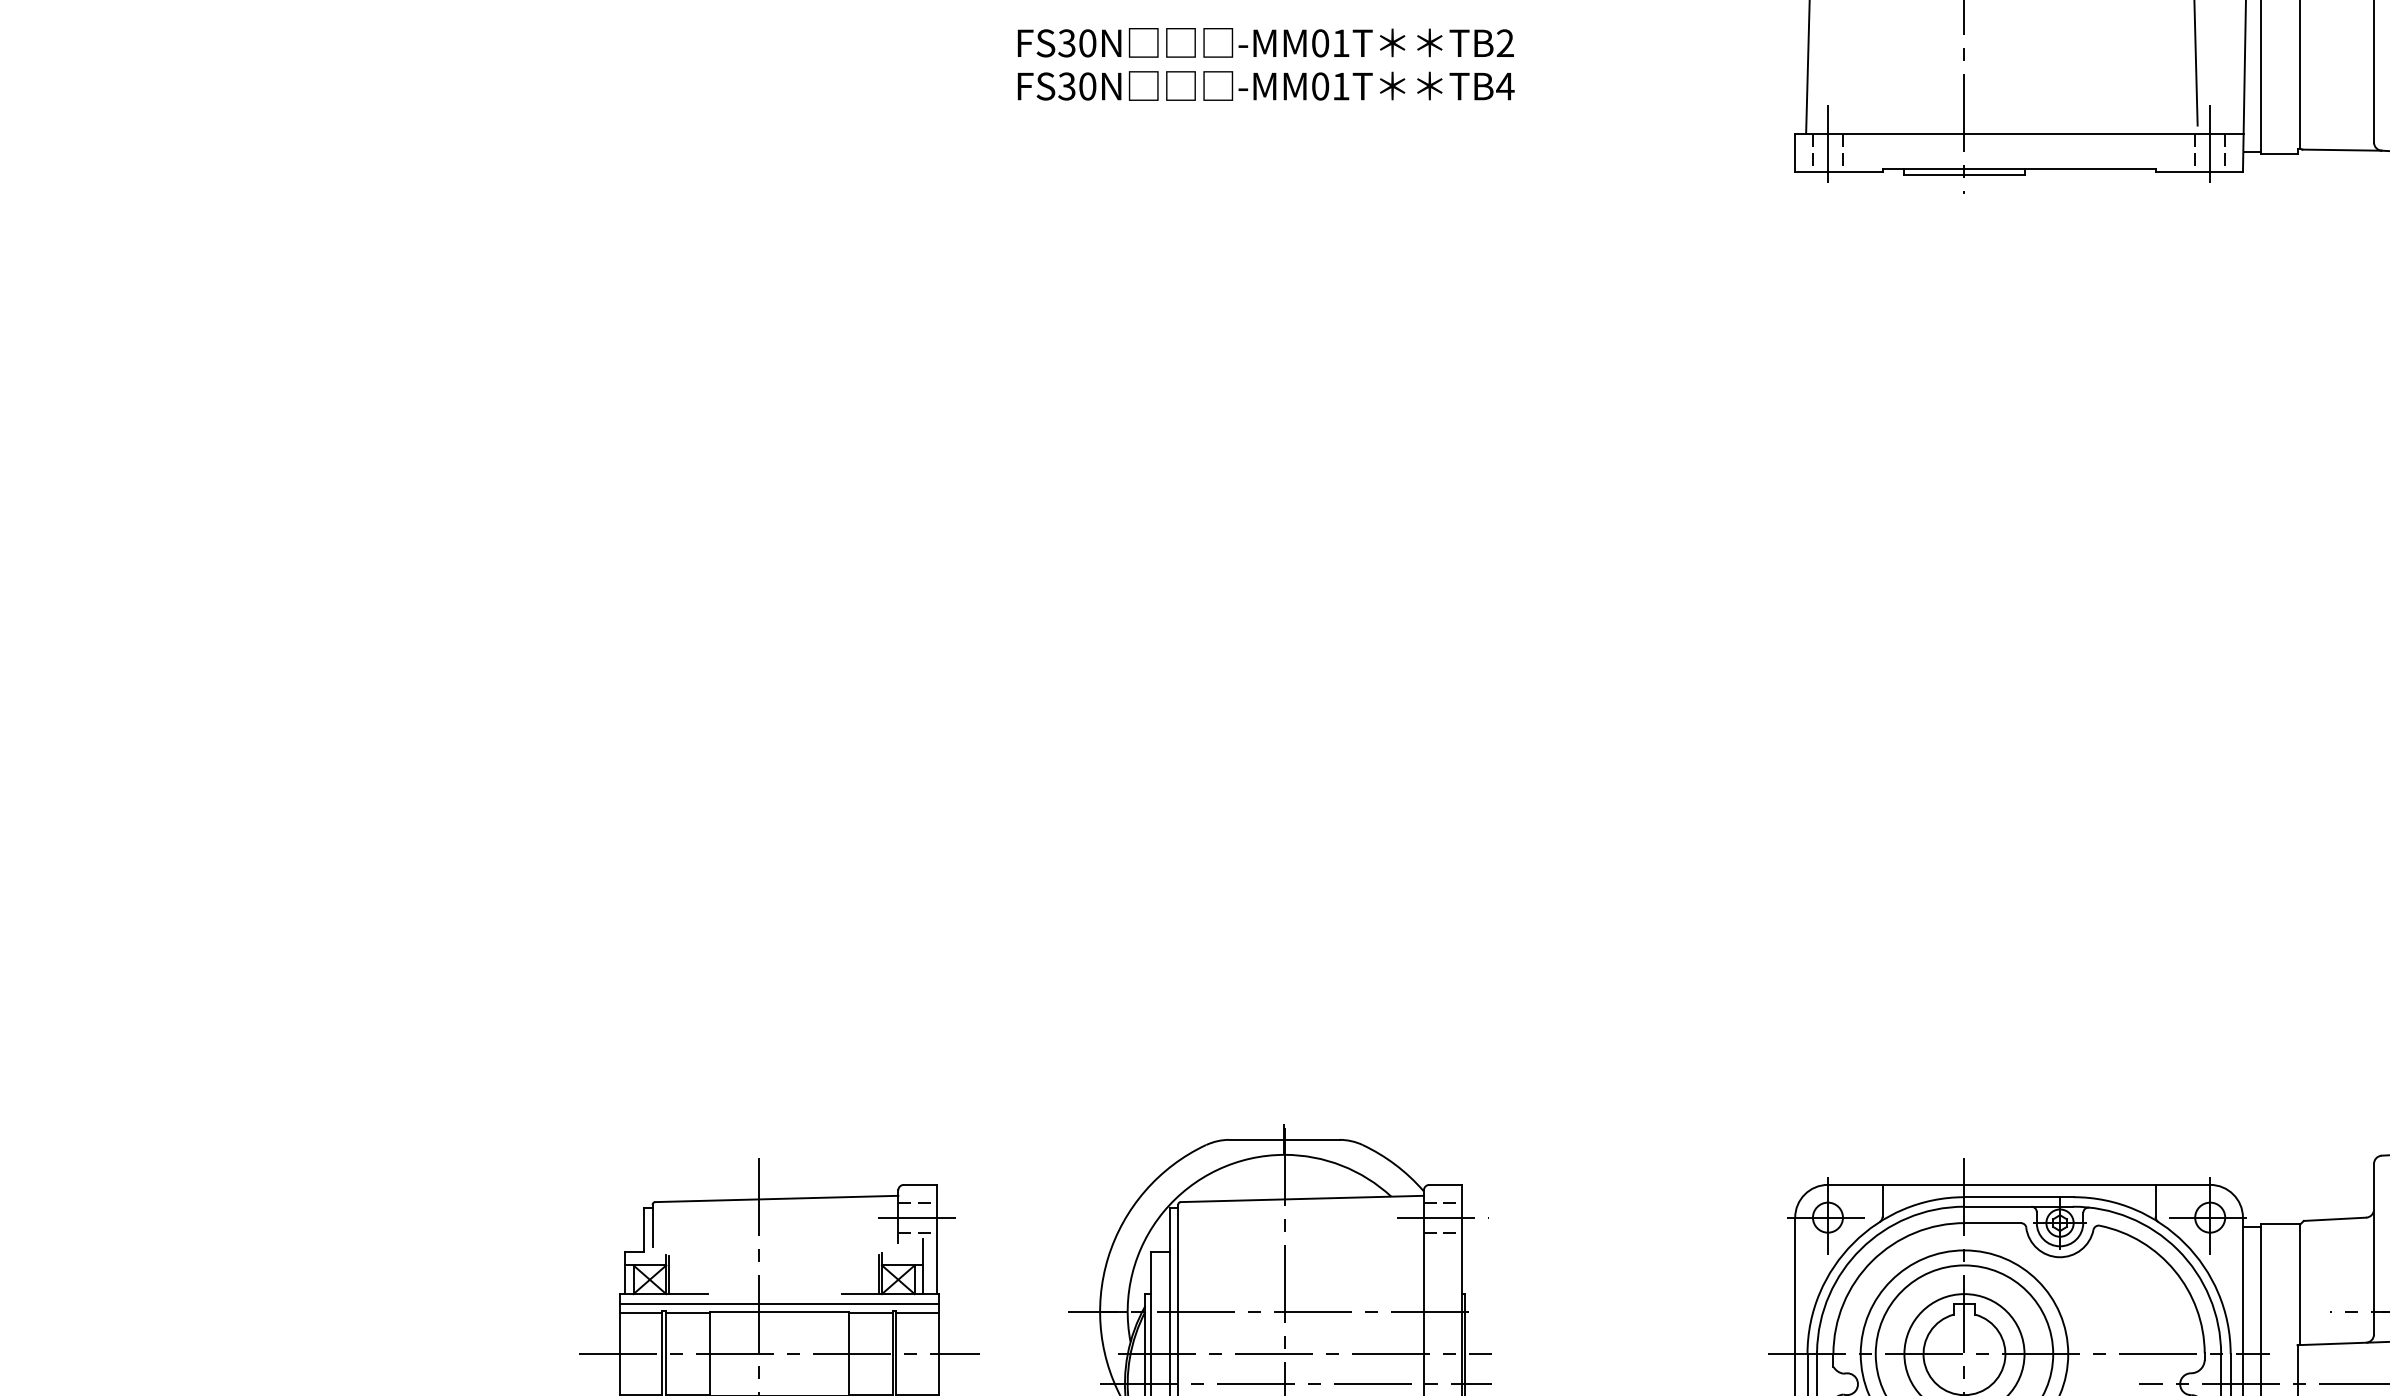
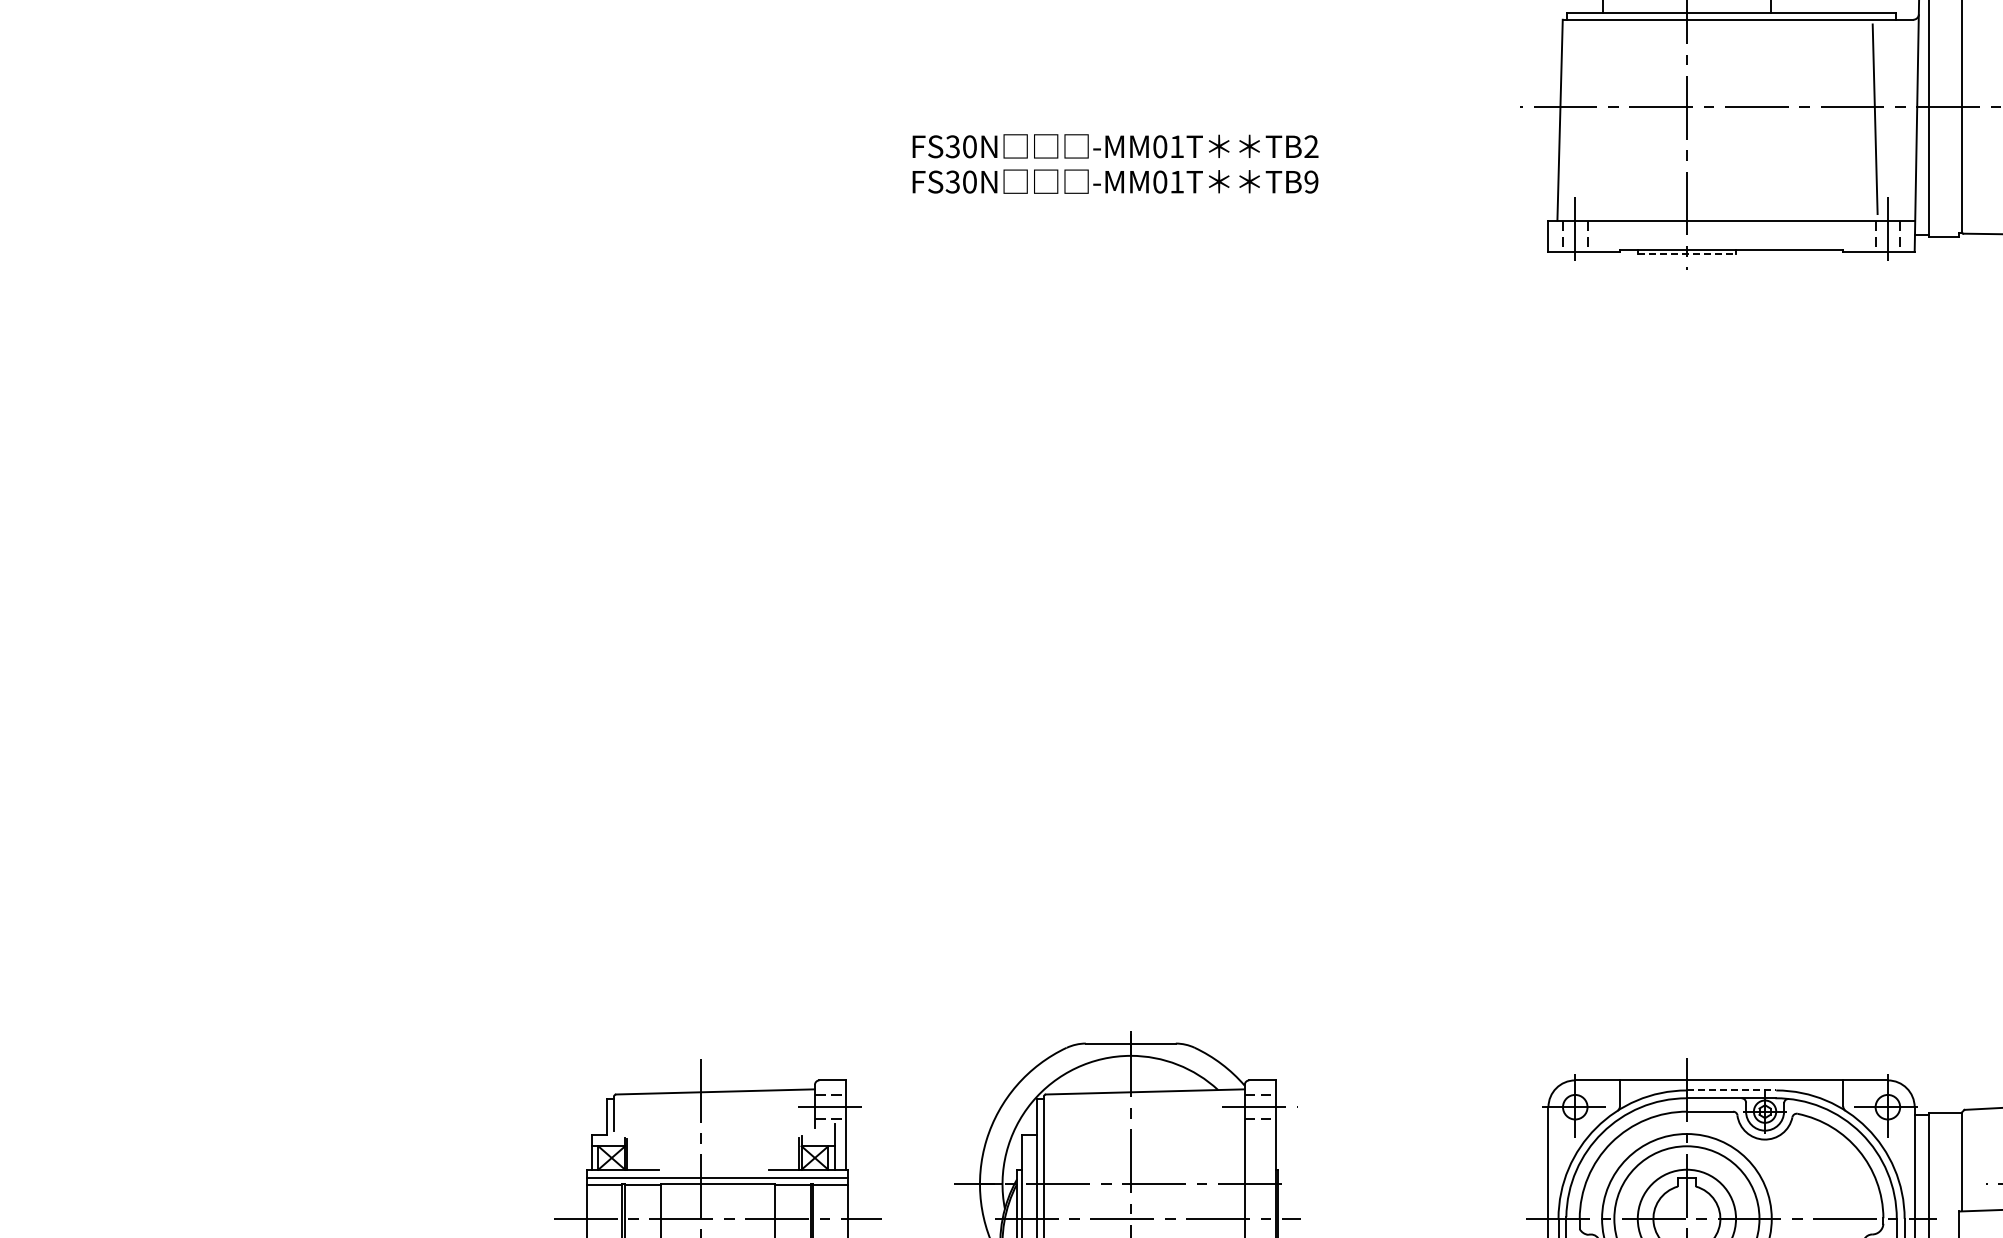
text: (1505, 85) -> (1311, 181), TB4 -> TB9
line: (1965, 175) -> (1687, 254), solid -> dashed
line: (2018, 1197) -> (1731, 1090), solid -> dashed

